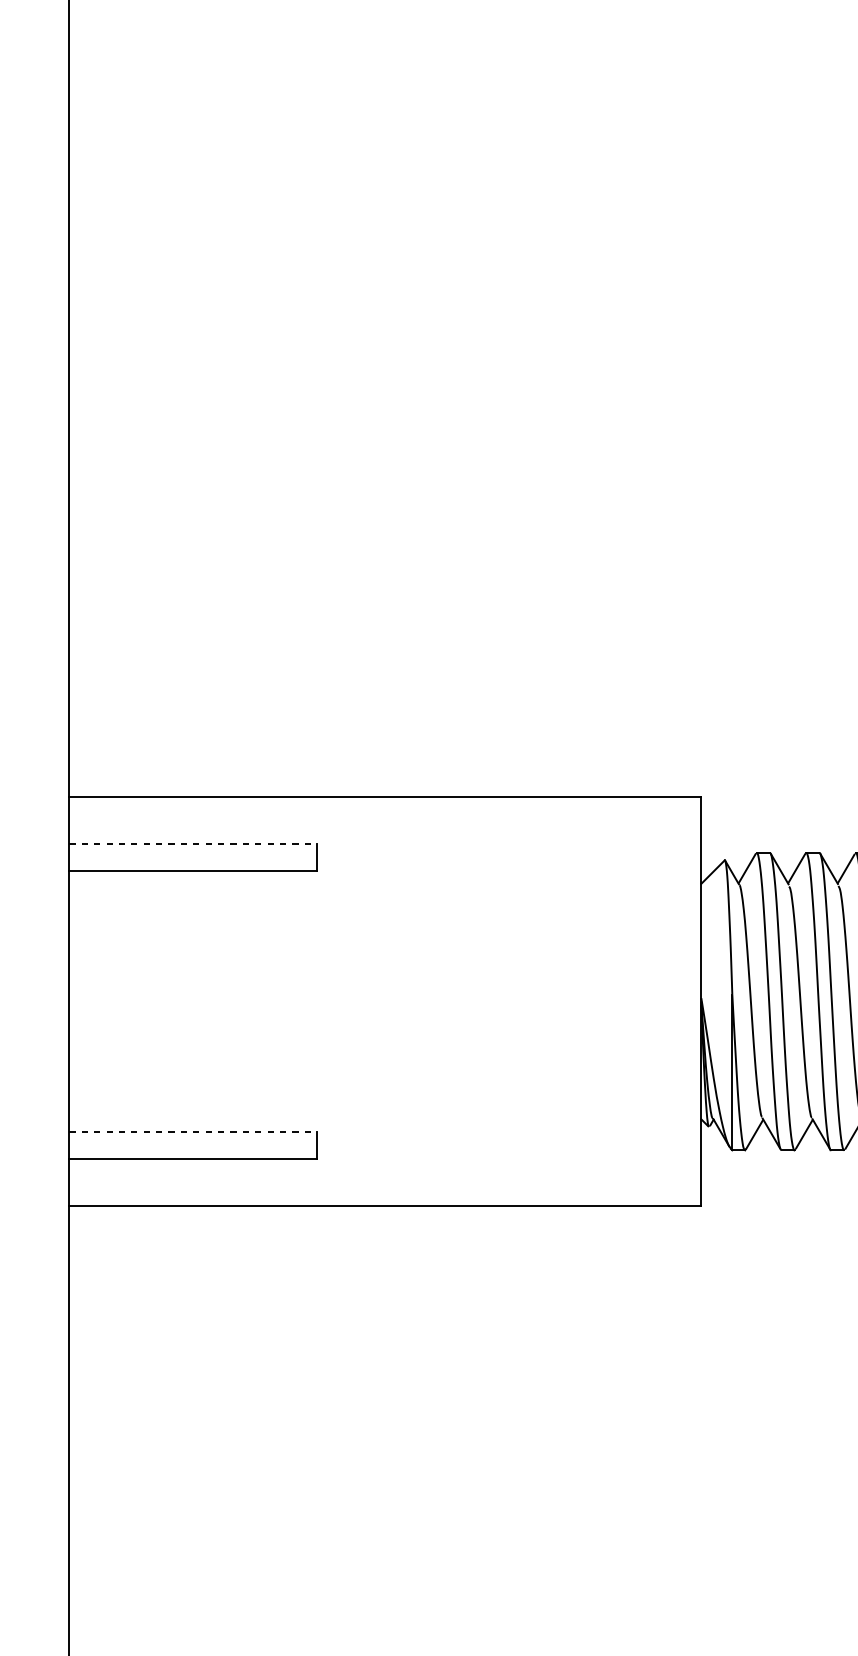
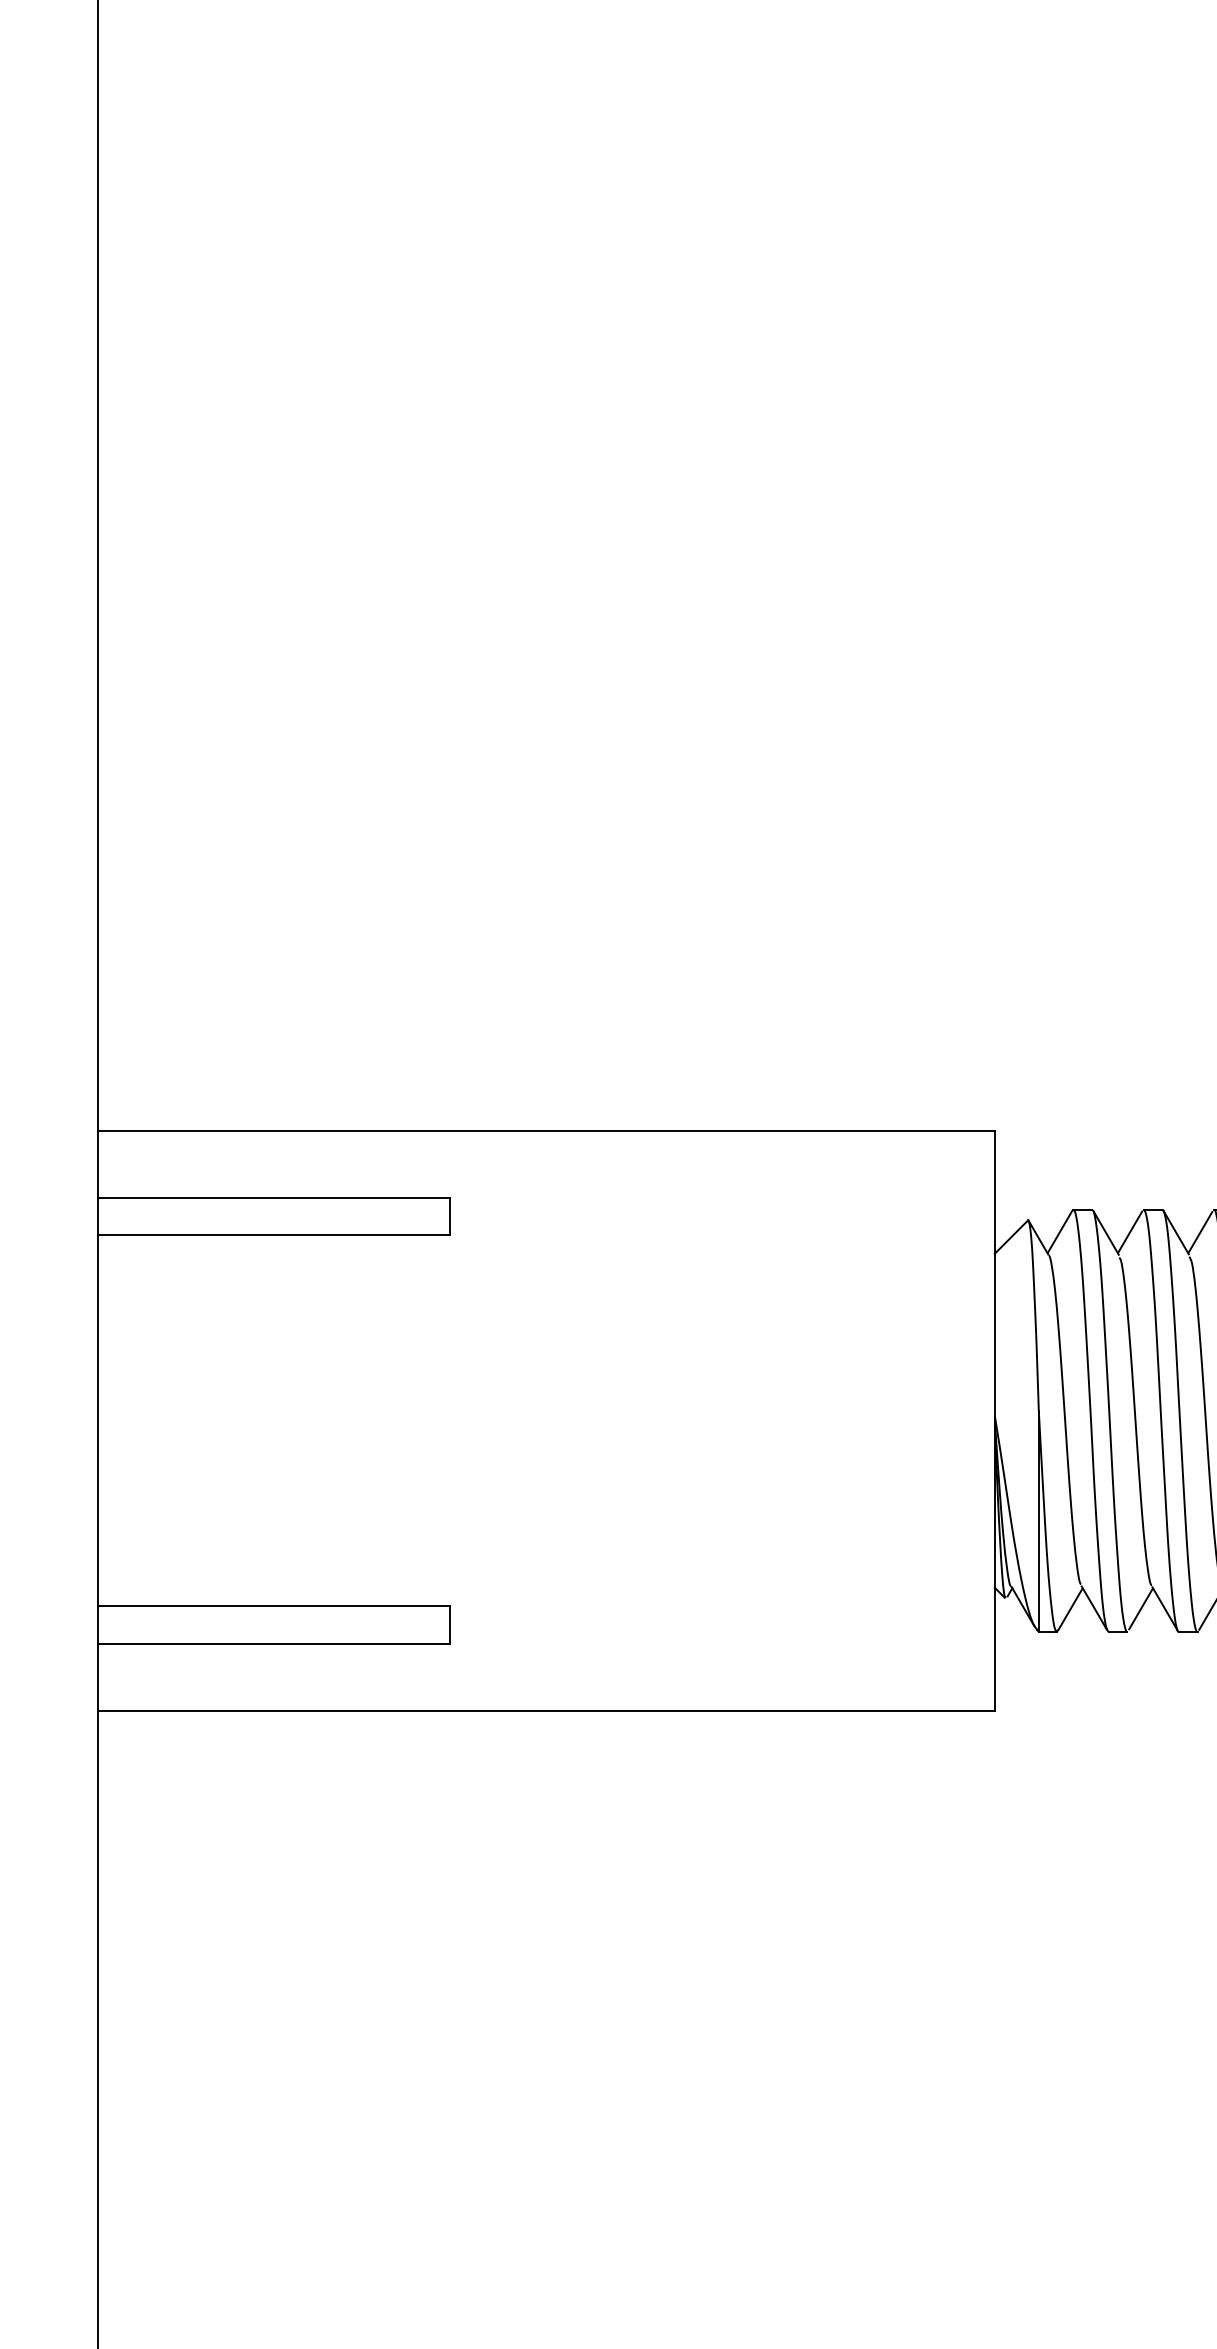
line: (193, 844) -> (274, 1197), dashed -> solid
line: (193, 1132) -> (274, 1606), dashed -> solid

